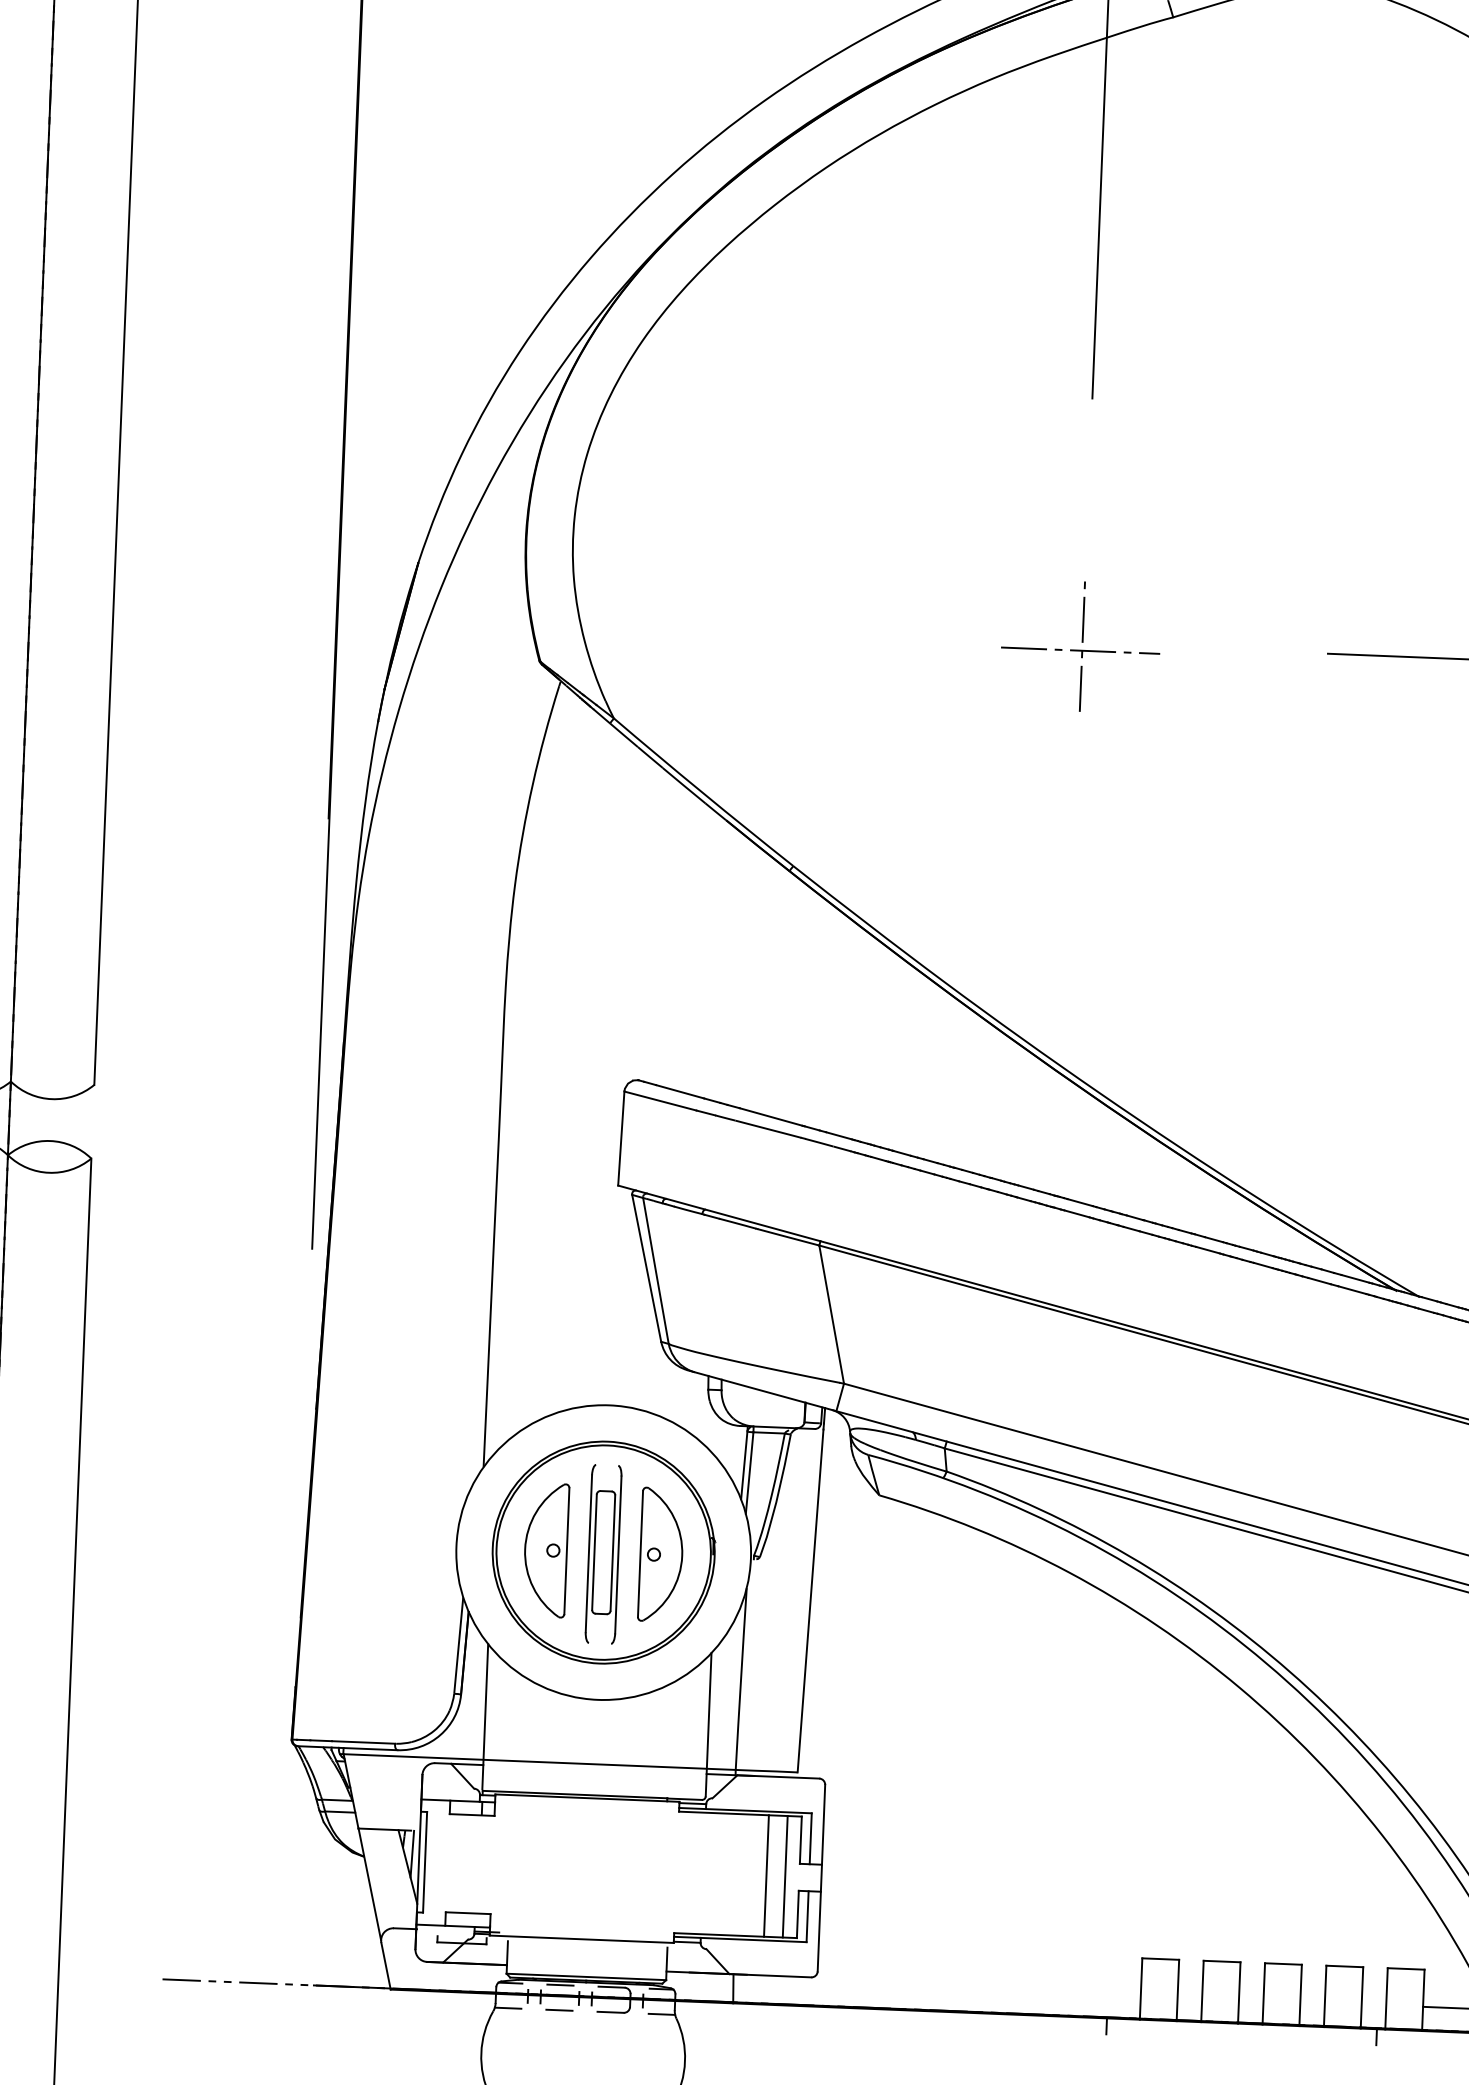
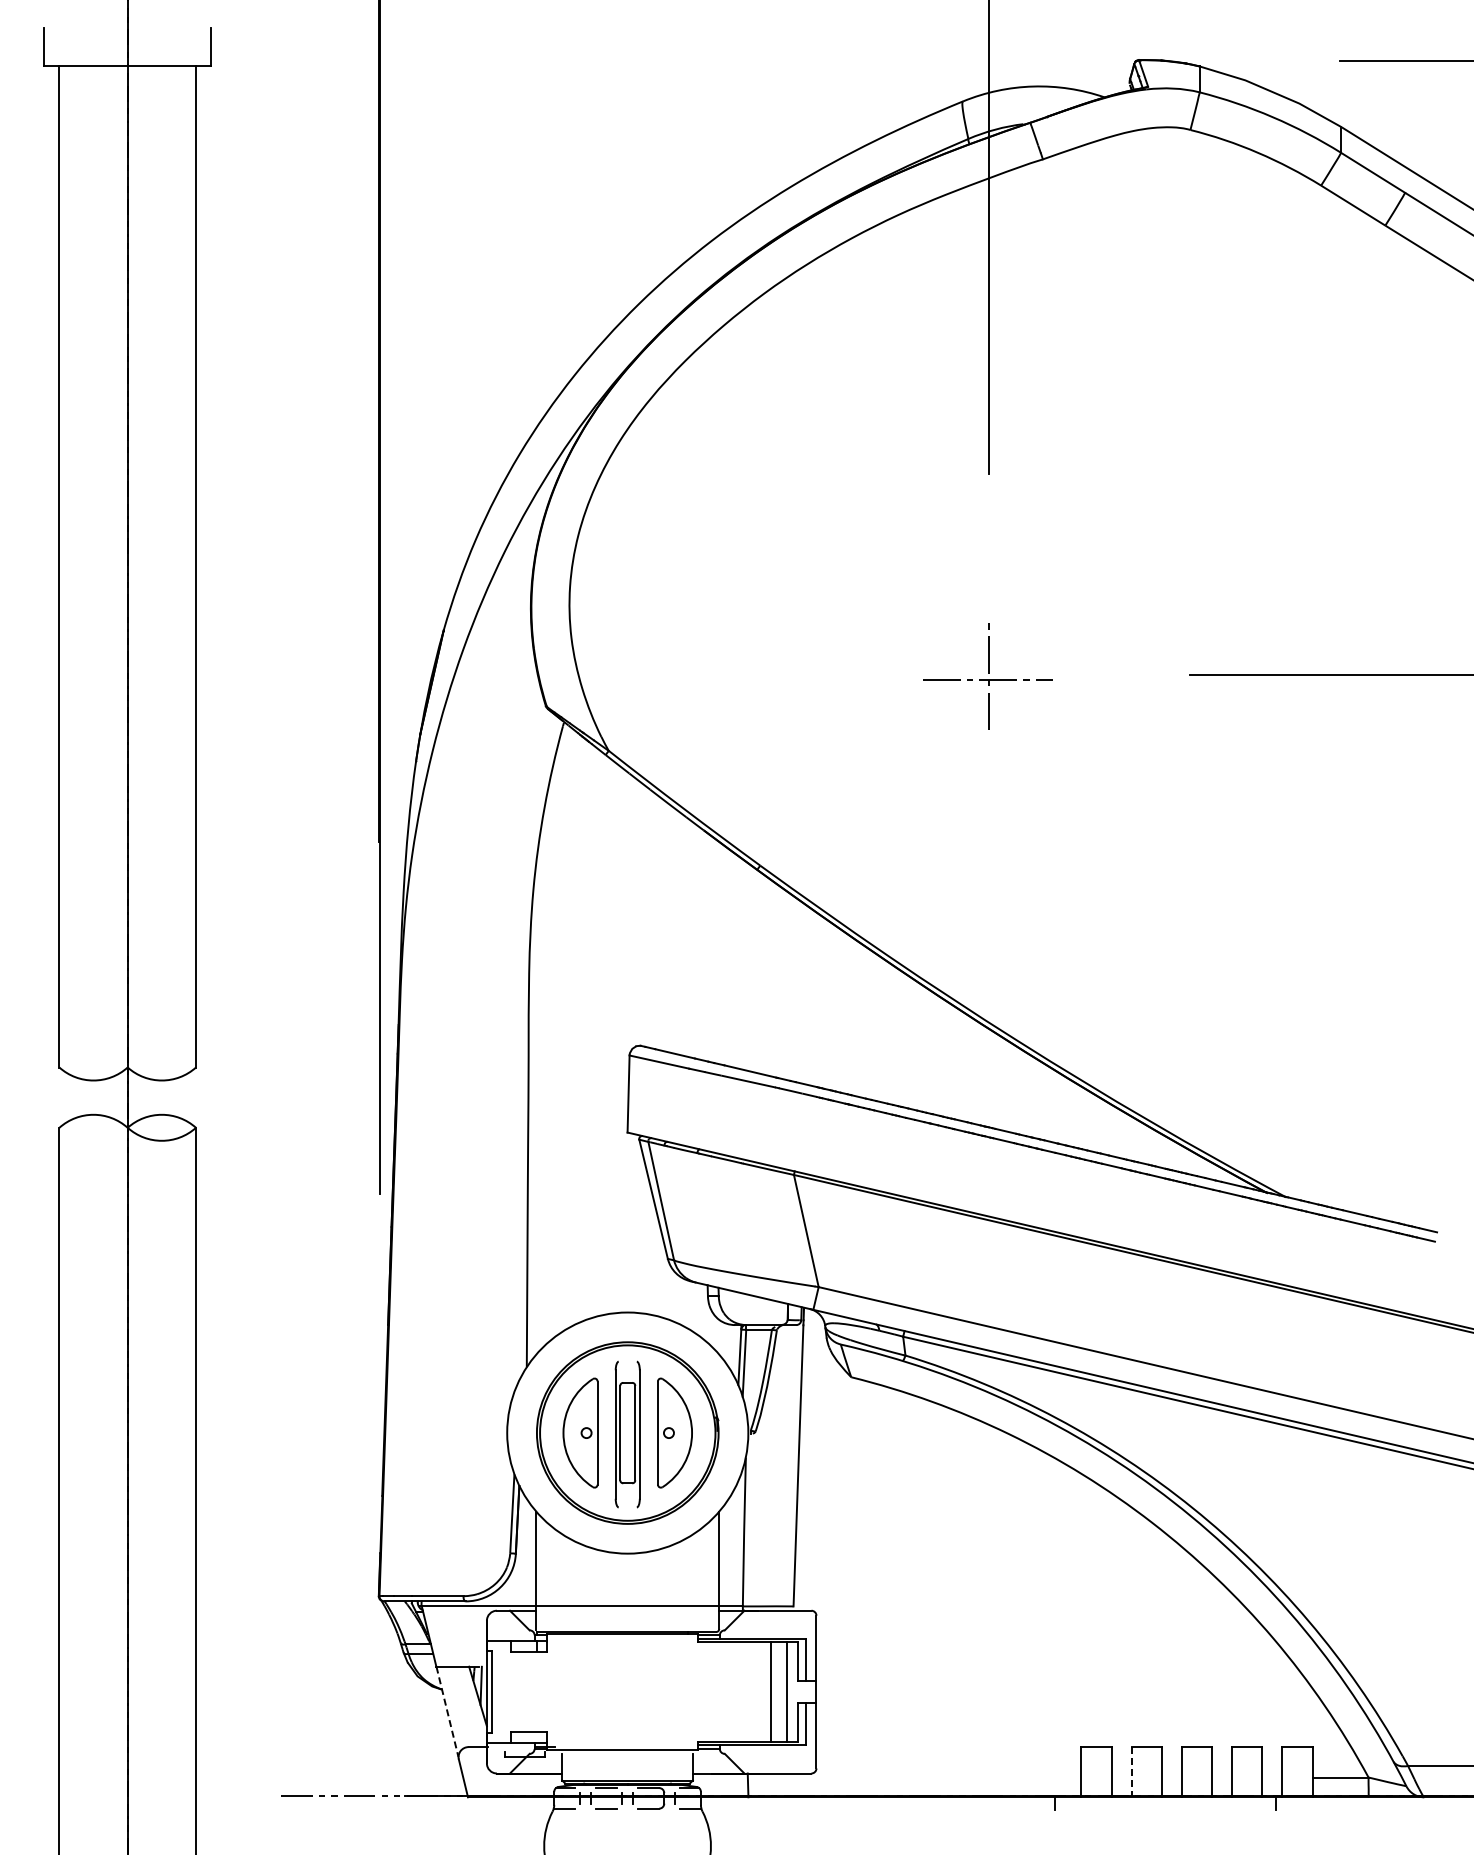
line: (369, 1883) -> (447, 1711), solid -> dashed
line: (1202, 1991) -> (1131, 1772), solid -> dashed

